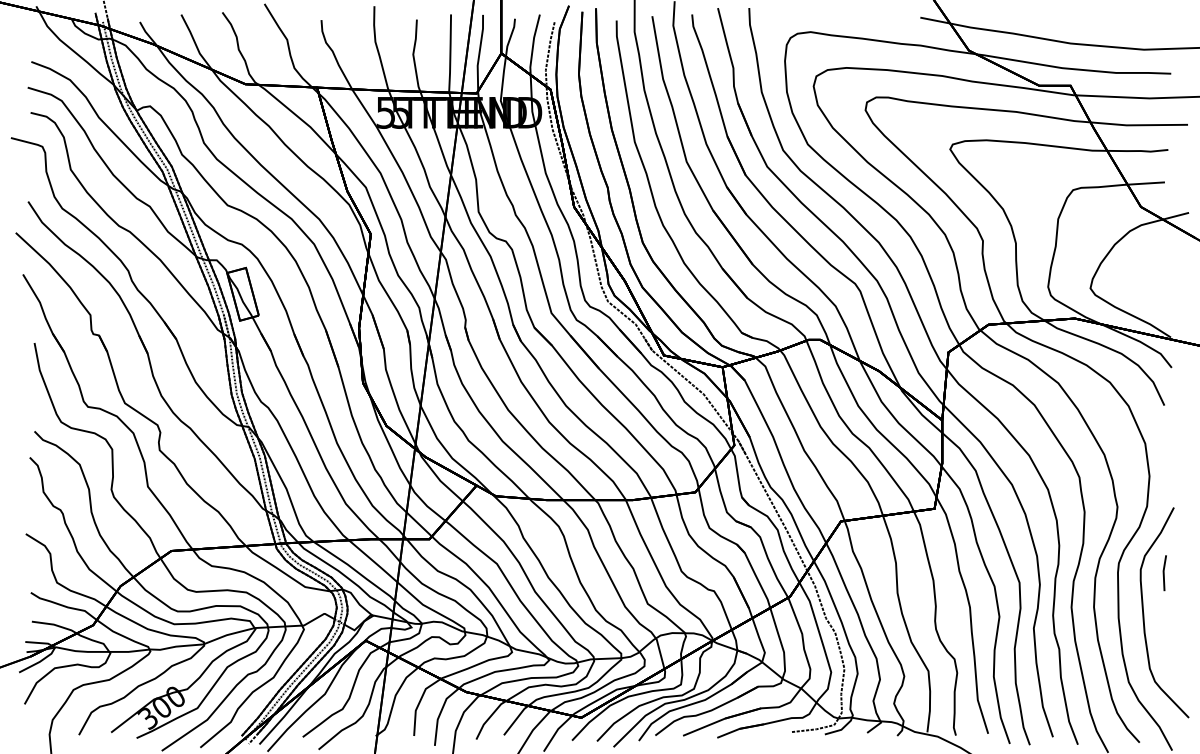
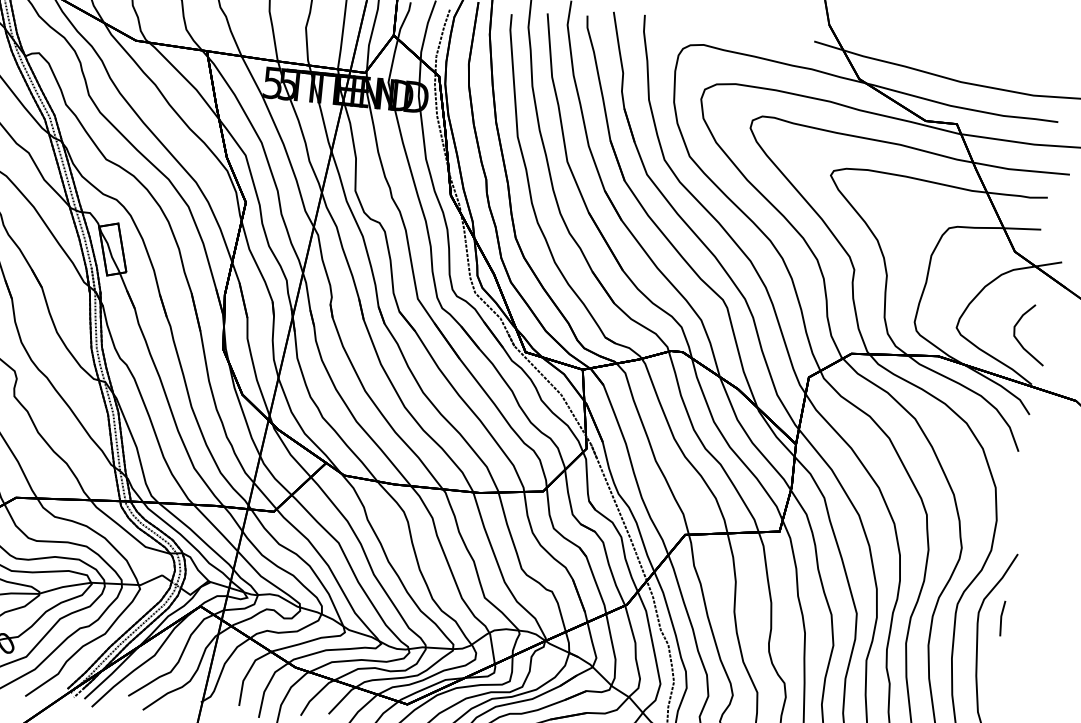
part: (1154, 295) -> (1019, 341), added

